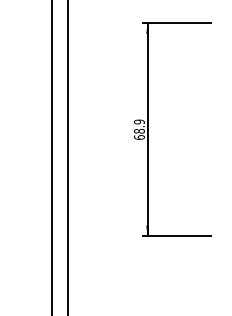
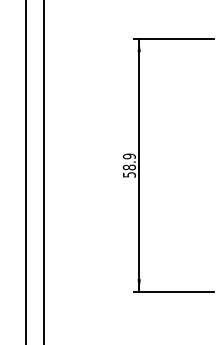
text: (138, 137) -> (128, 174), 68.9 -> 58.9

